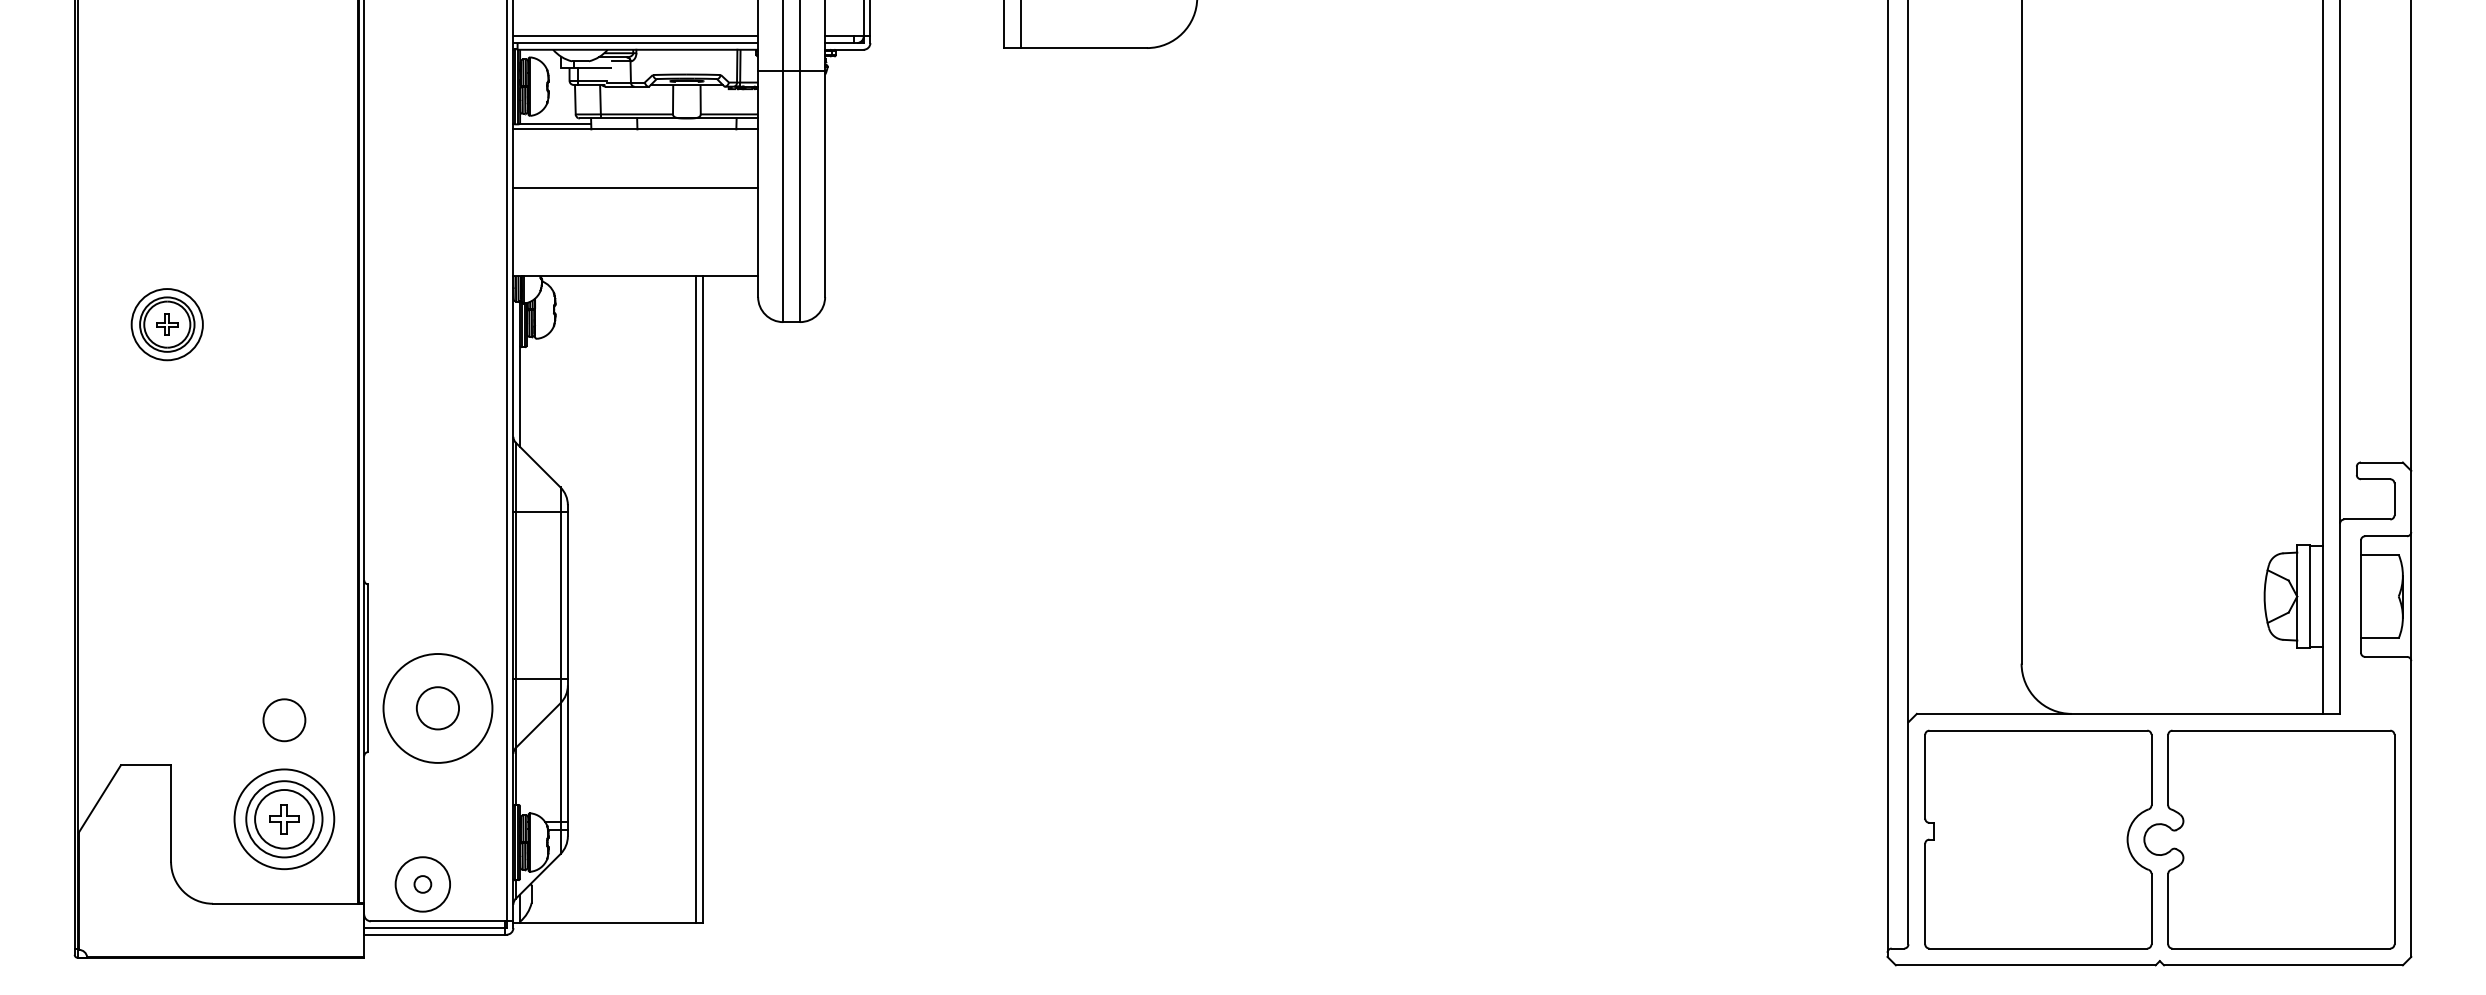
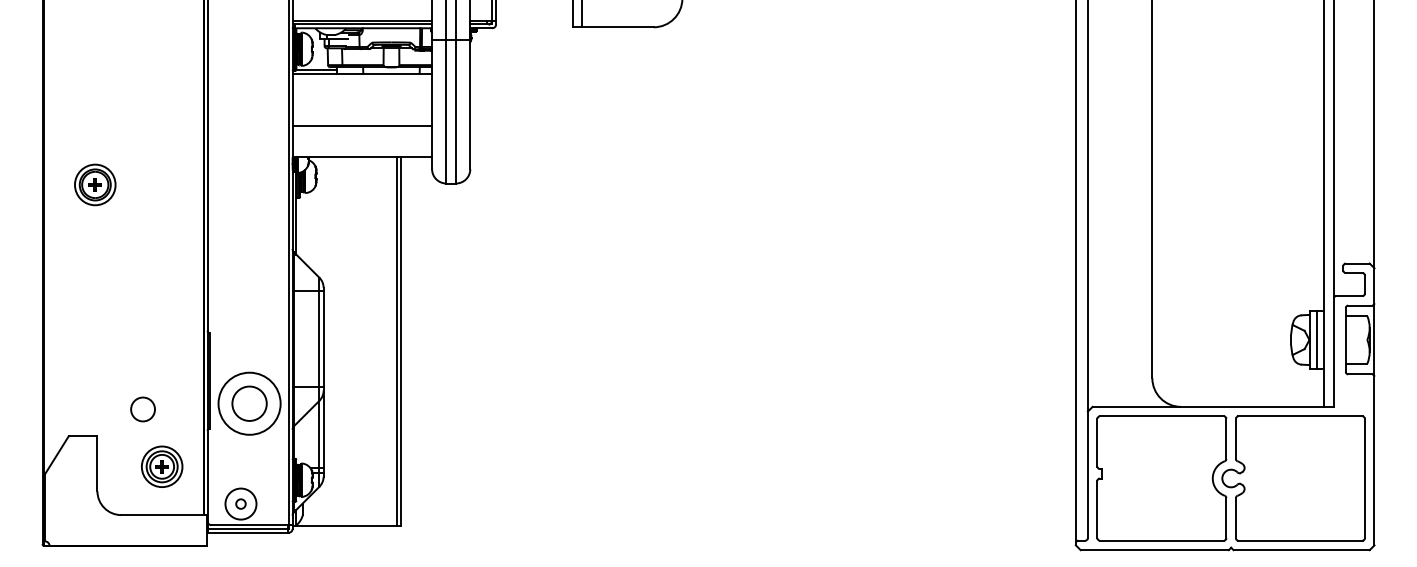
line: (636, 188) -> (362, 126), moved
circle: (437, 708) -> (249, 403), size x1.43
circle: (283, 720) -> (142, 409), moved
part: (285, 818) -> (162, 466), size x0.71

